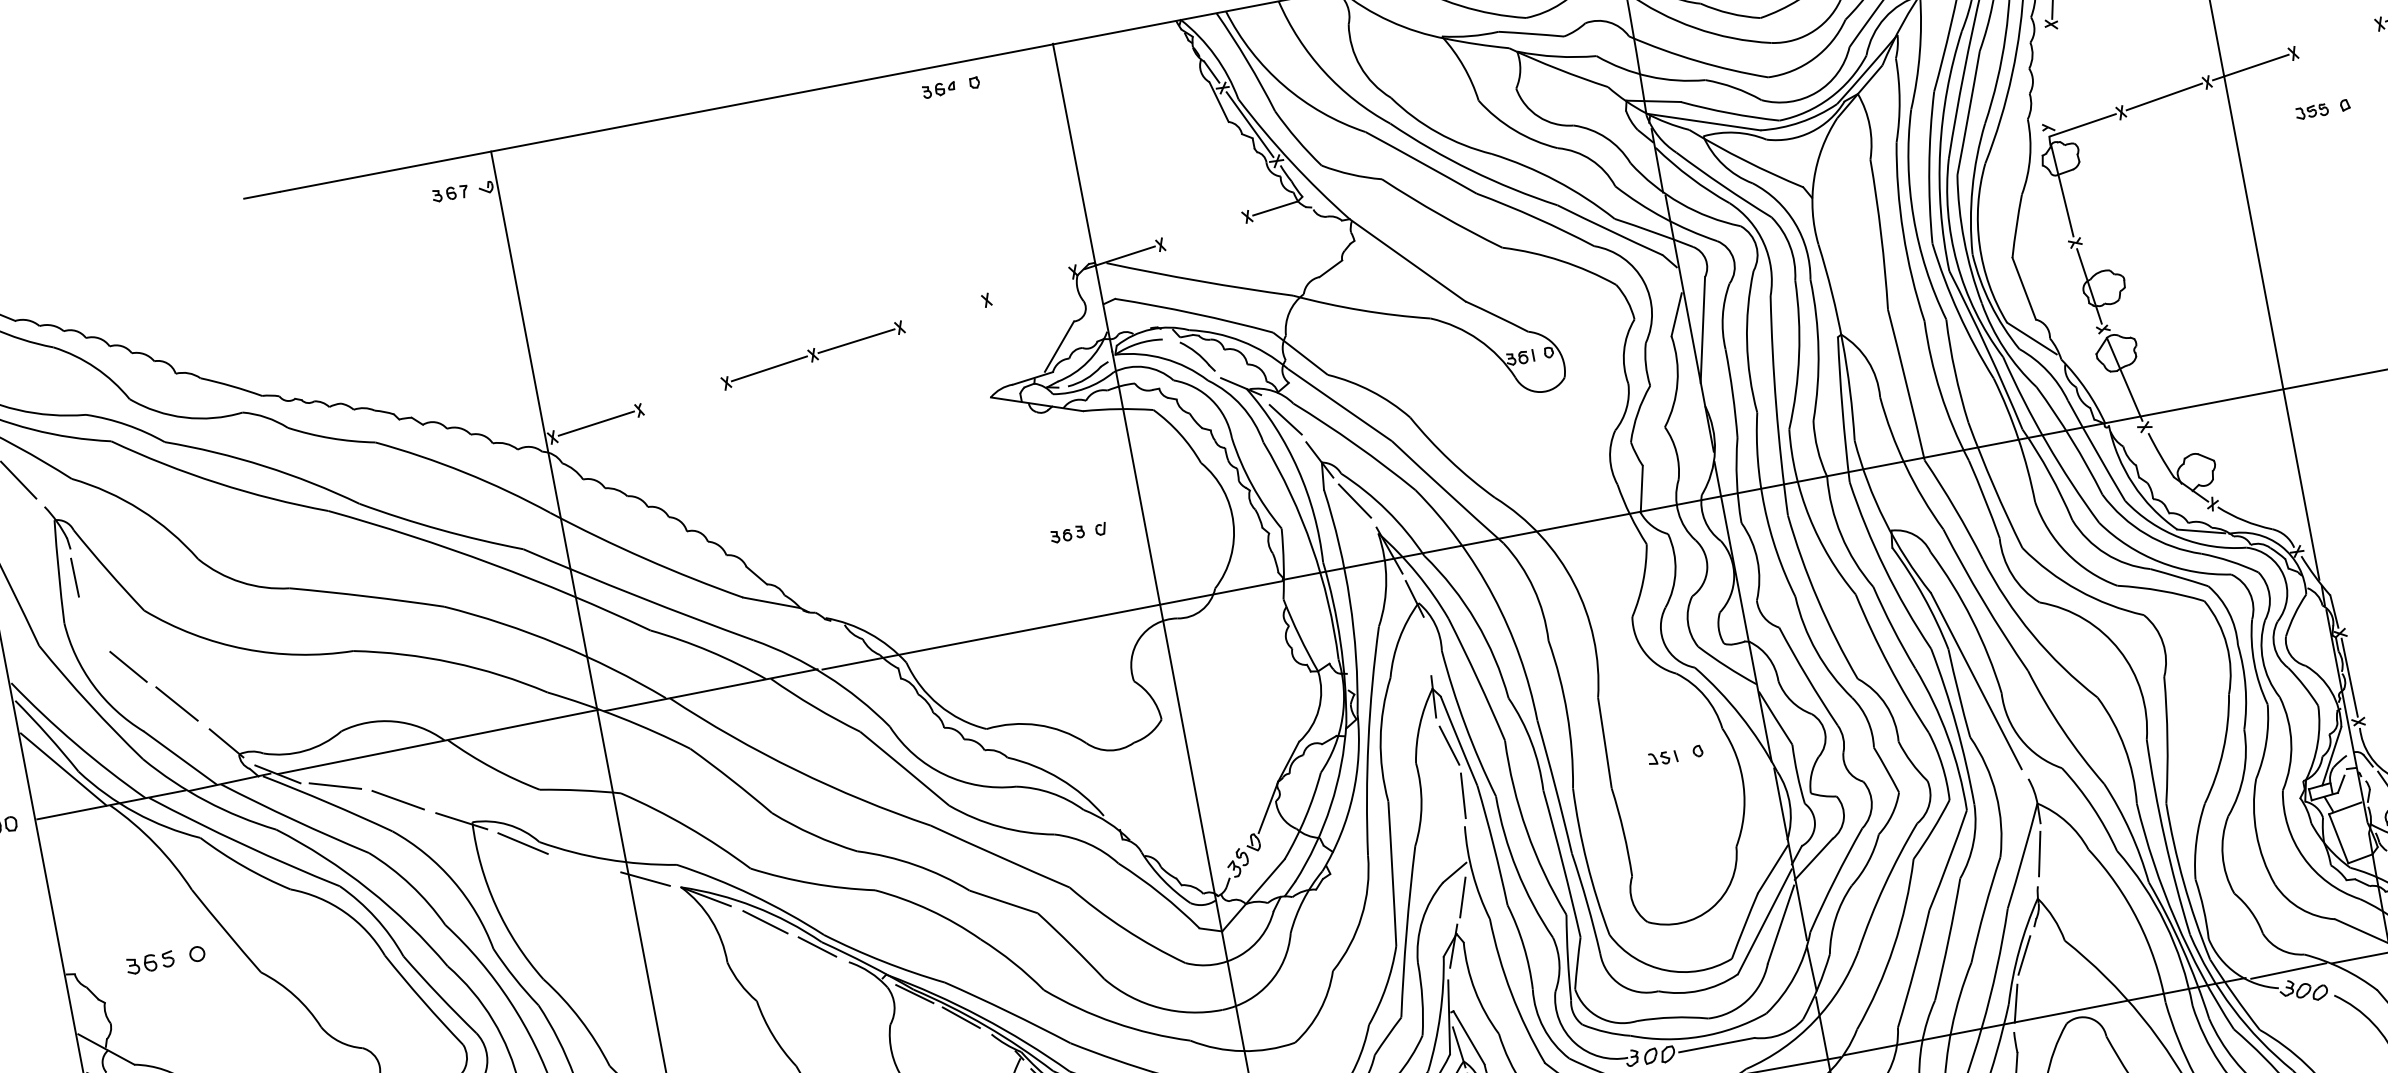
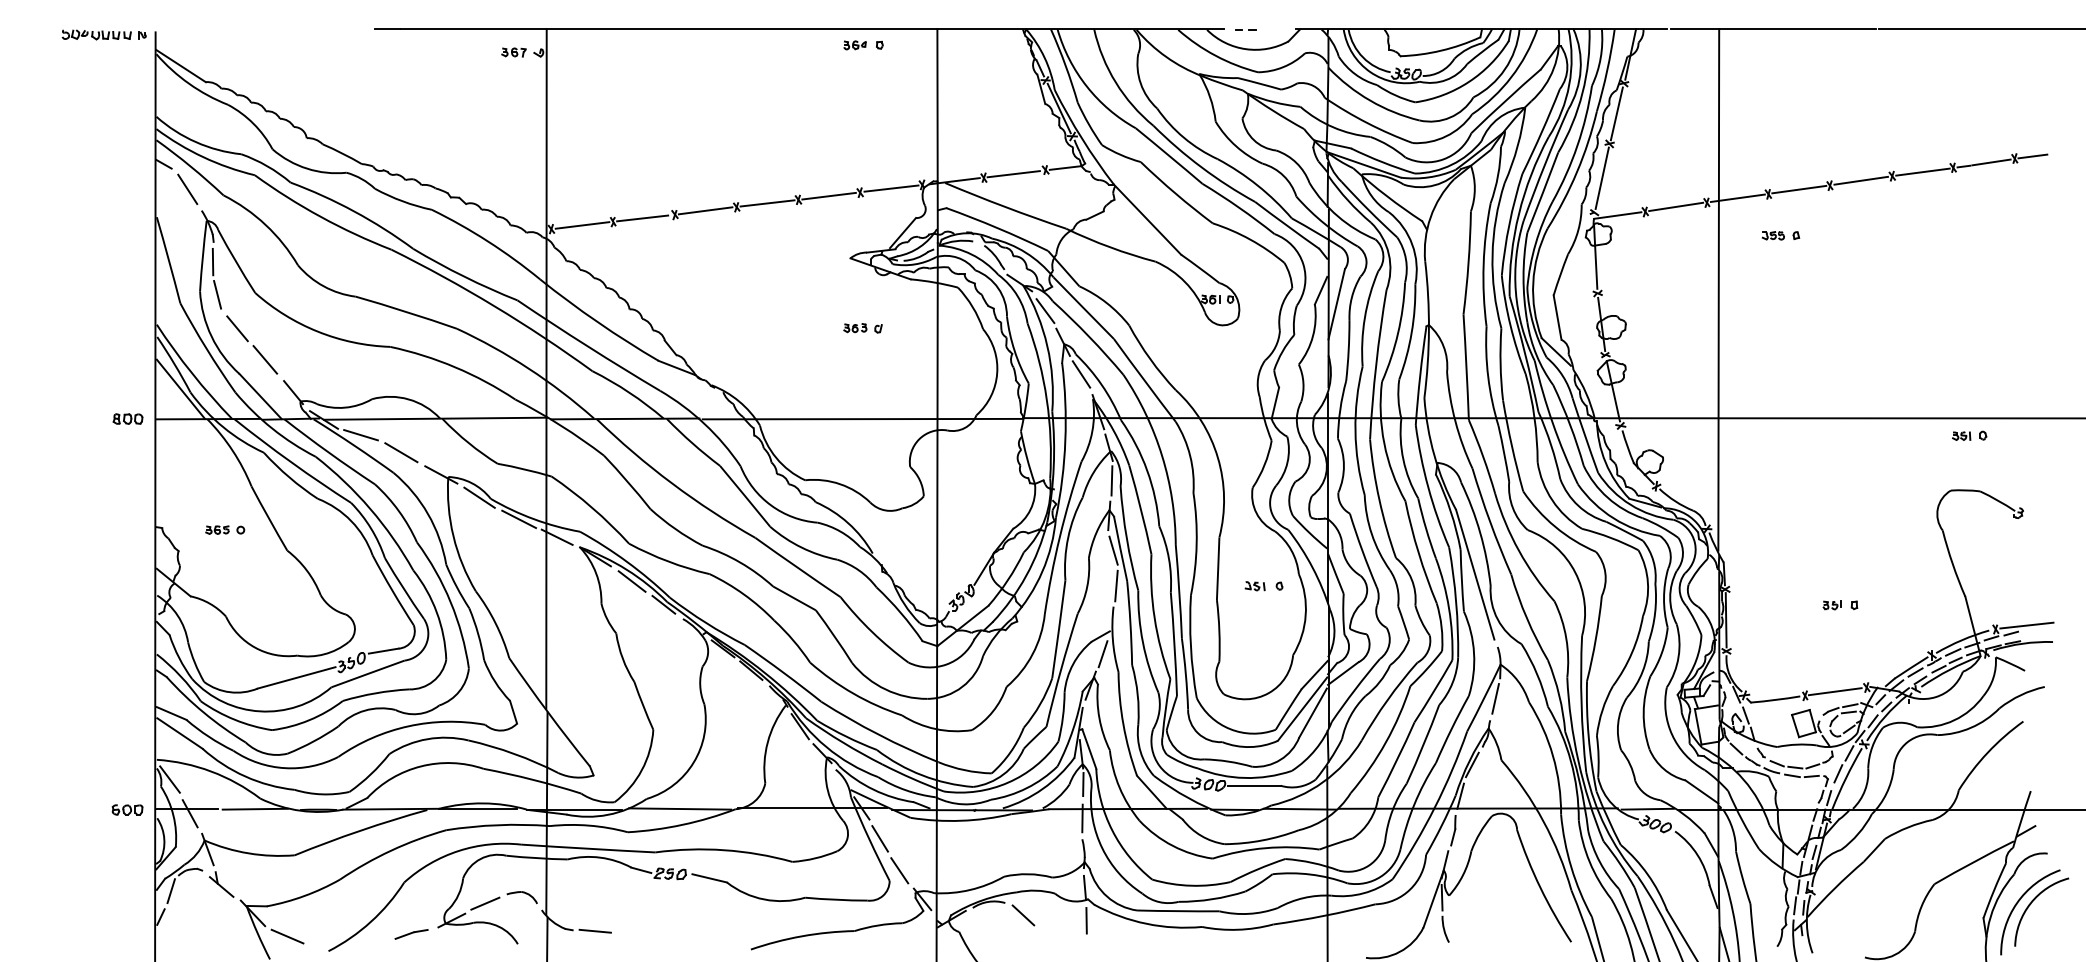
line: (2336, 38) -> (1799, 189), added
line: (2048, 75) -> (1601, 177), added
line: (1202, 232) -> (1013, 174), added
line: (1030, 285) -> (891, 188), added
line: (941, 313) -> (828, 195), added
line: (680, 397) -> (642, 218), added
part: (1077, 533) -> (862, 328), moved
line: (90, 623) -> (217, 294), added
line: (1427, 645) -> (1111, 480), added
line: (586, 863) -> (519, 519), added
part: (166, 958) -> (225, 529), size x0.71

